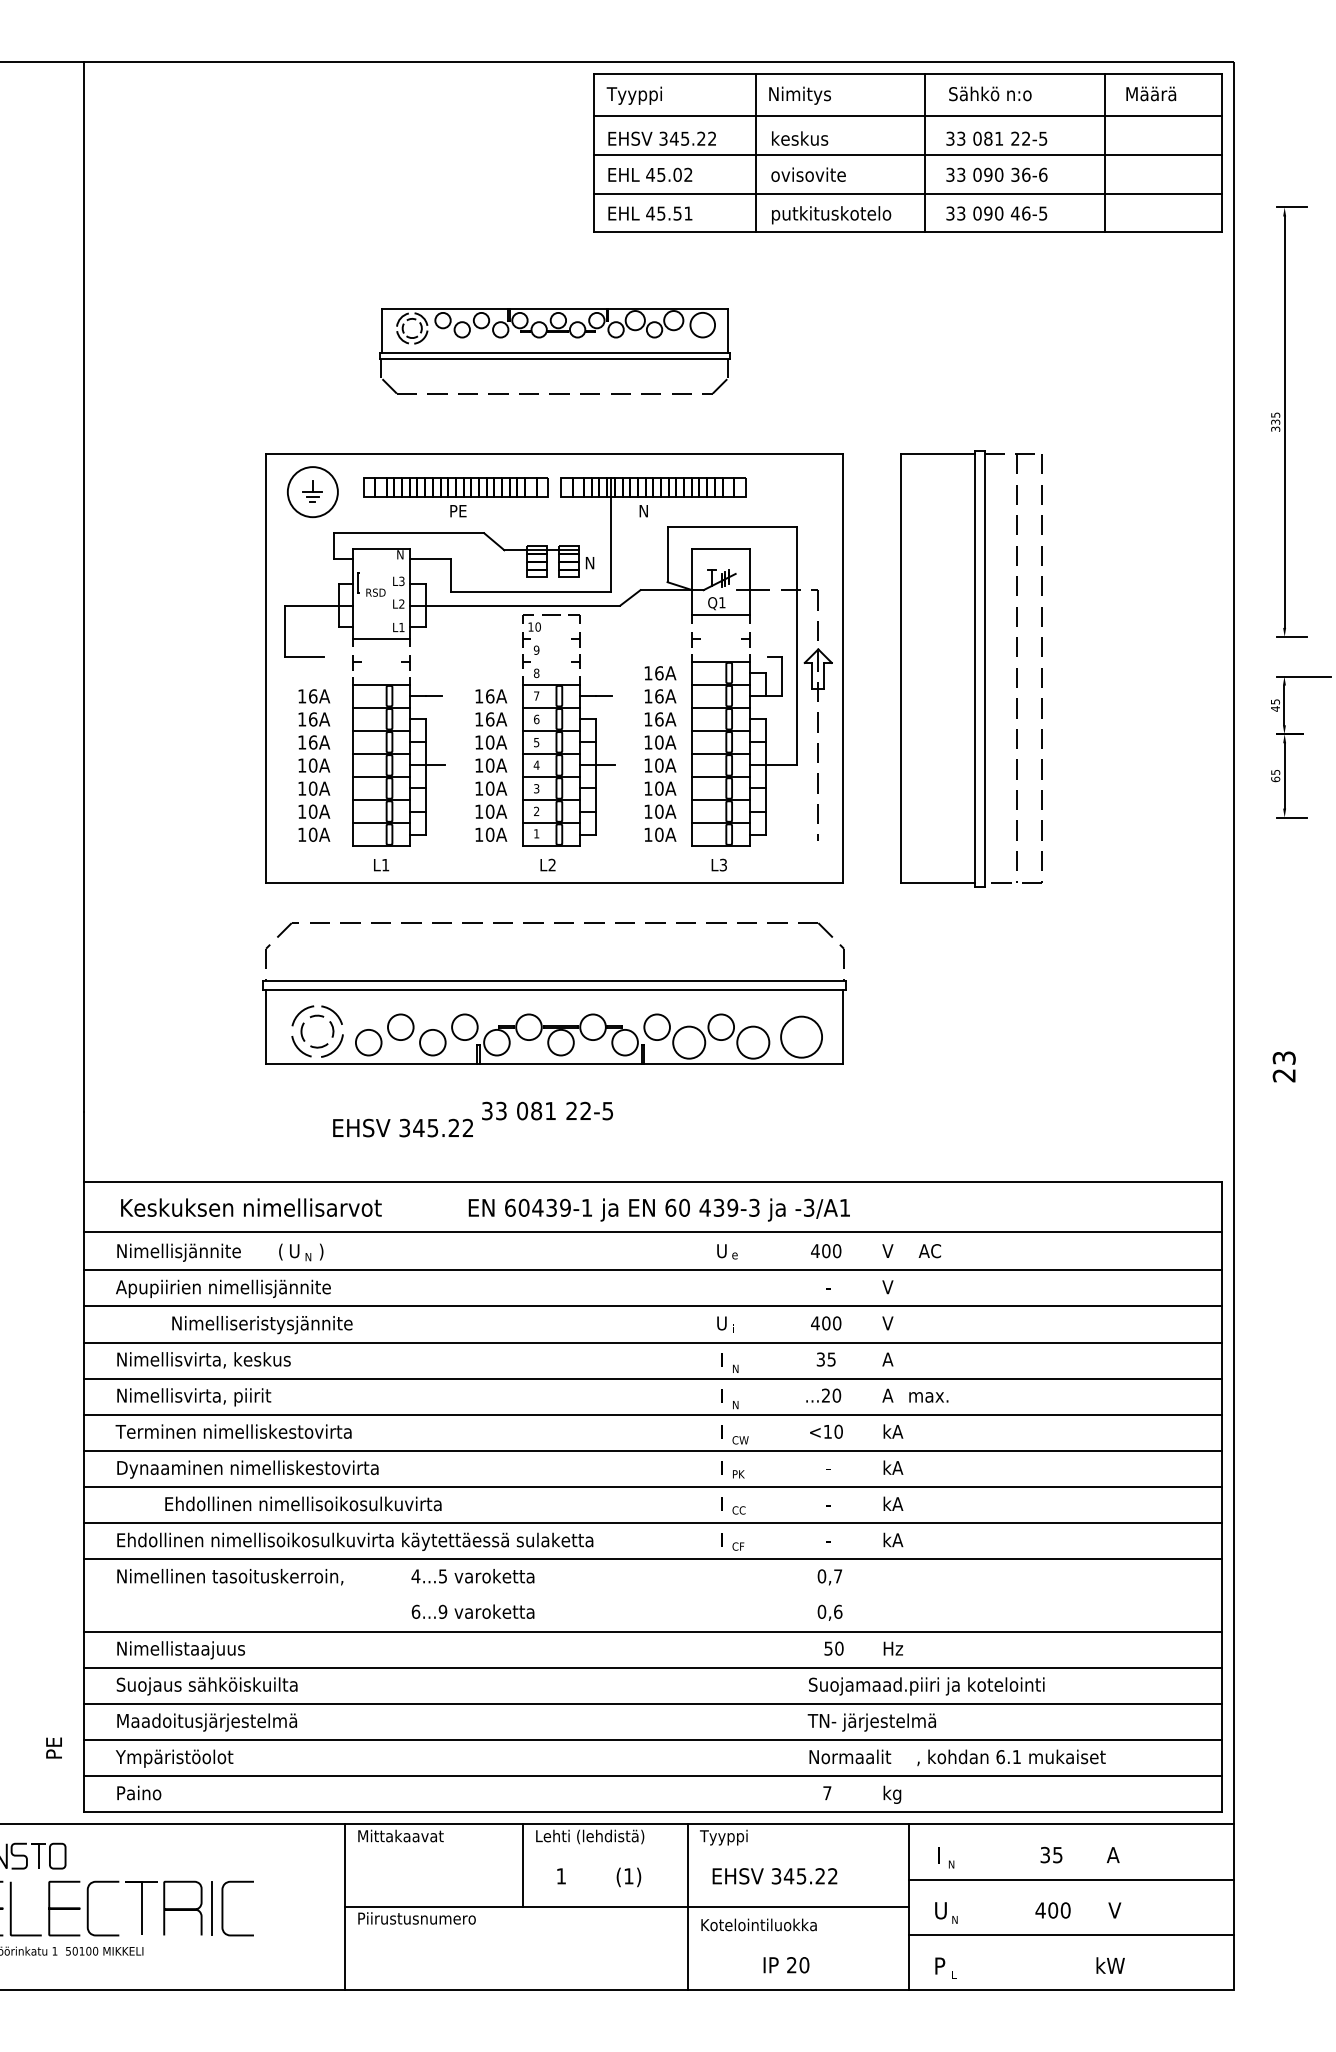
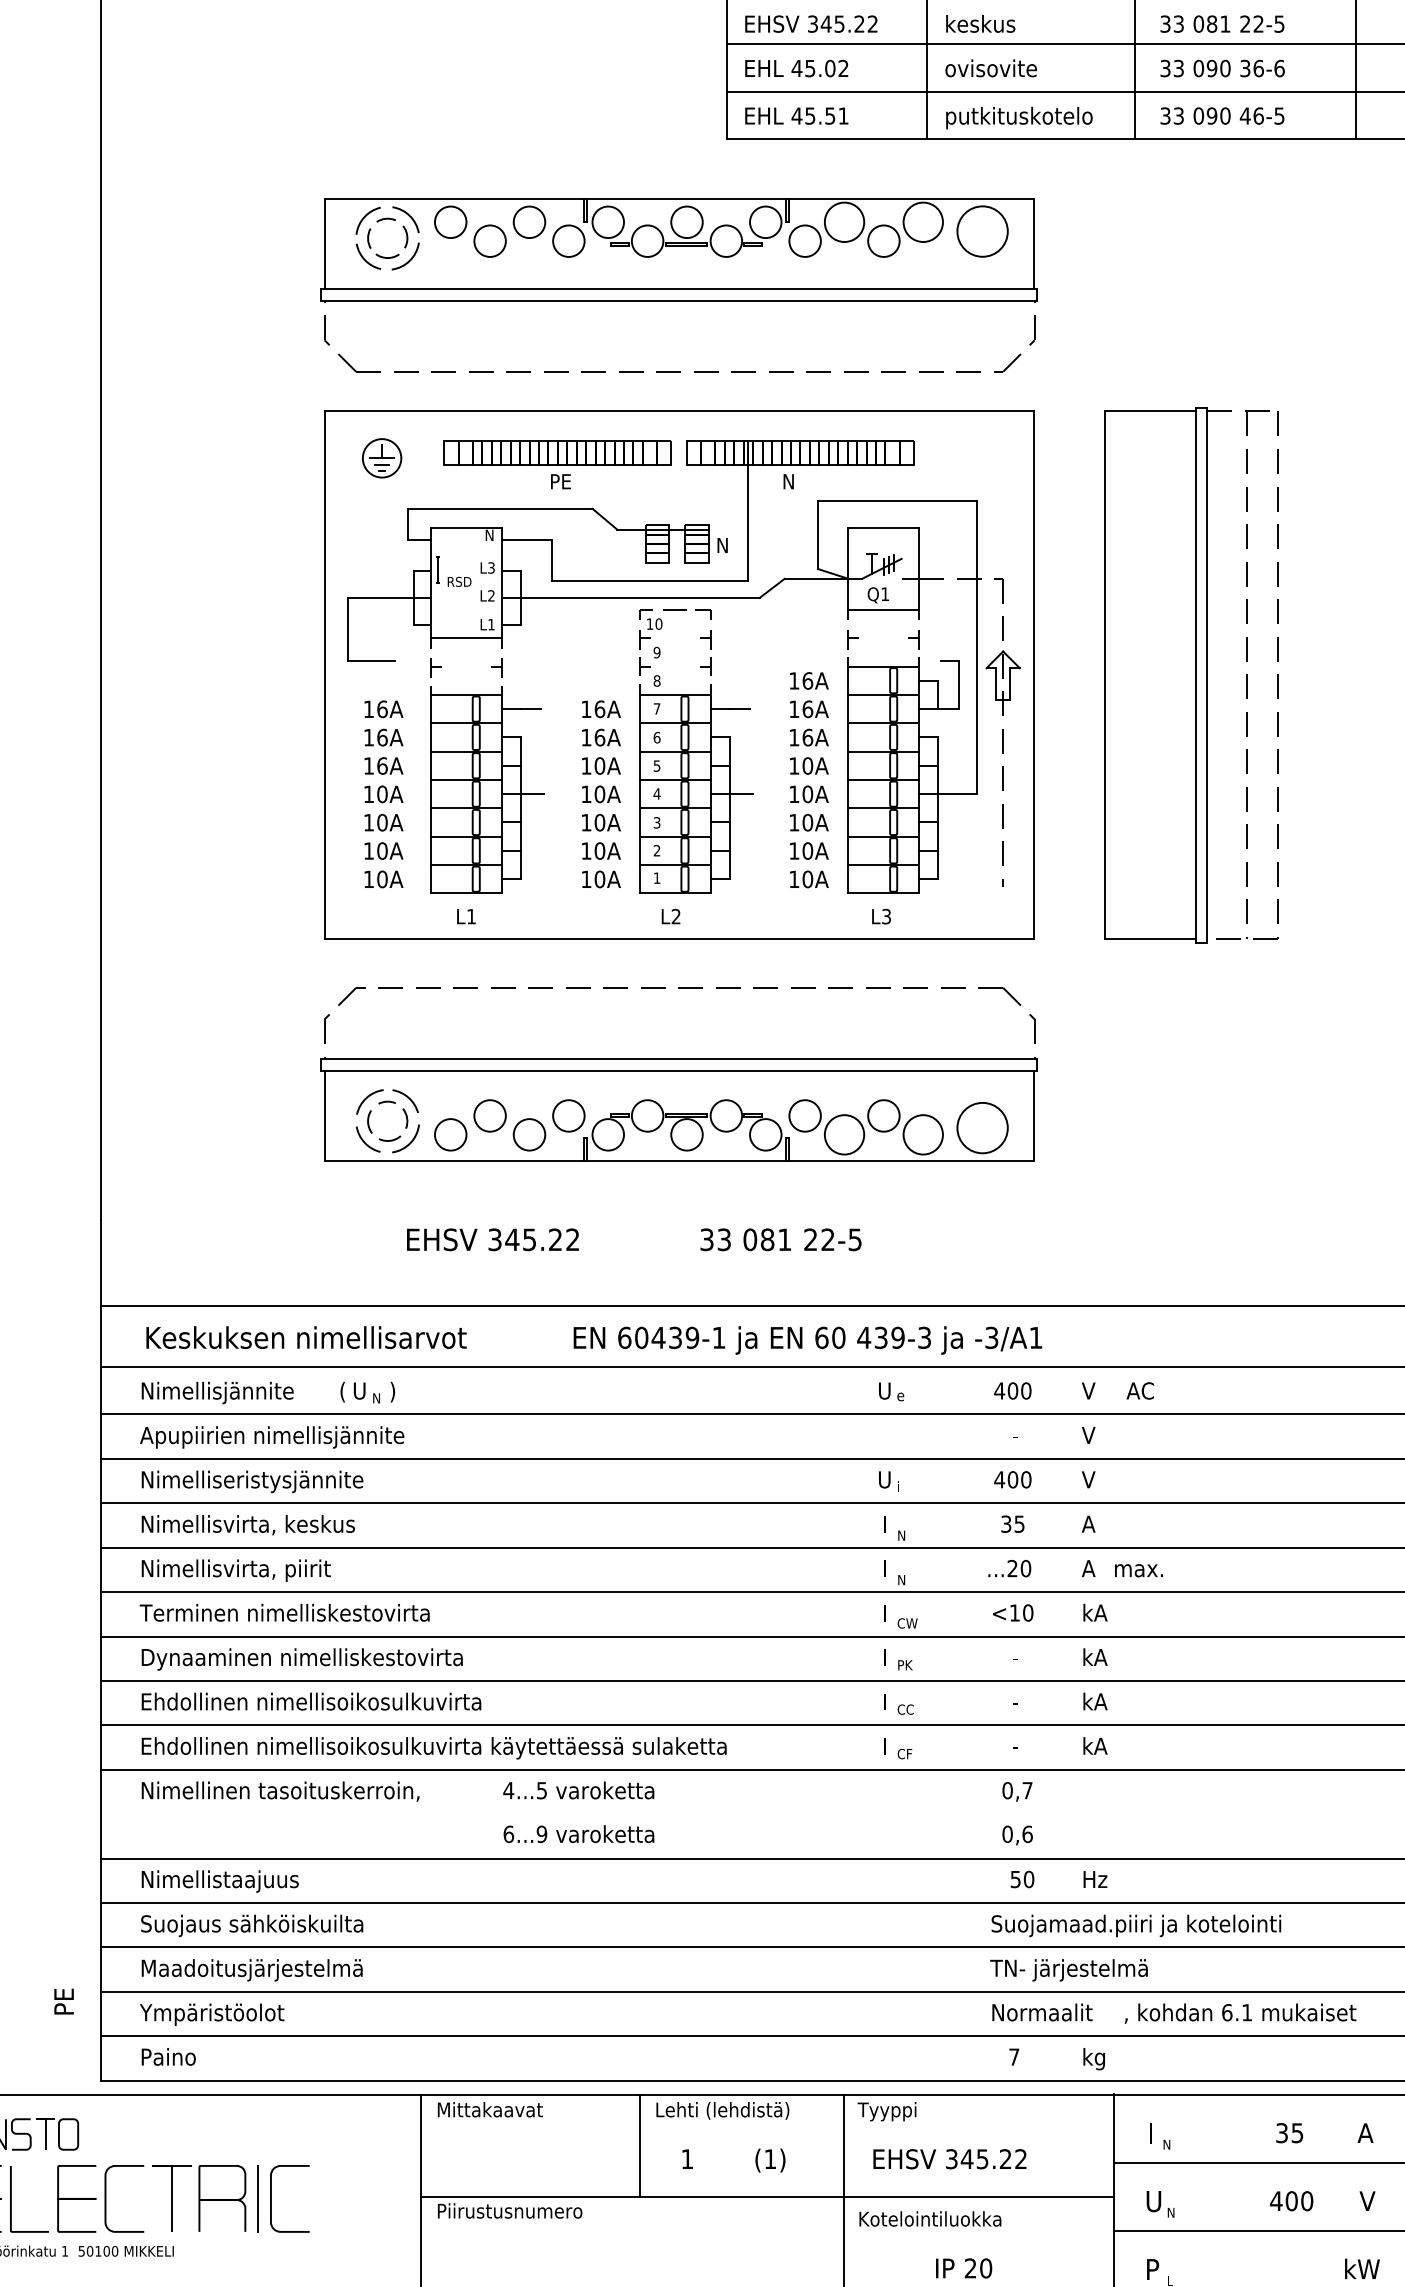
part: (554, 351) -> (678, 285), size x1.67
circle: (312, 491) -> (381, 457), size x0.62
text: (547, 1110) -> (780, 1239), moved
text: (262, 1325) -> (252, 1482), moved
text: (303, 1503) -> (311, 1701), moved

